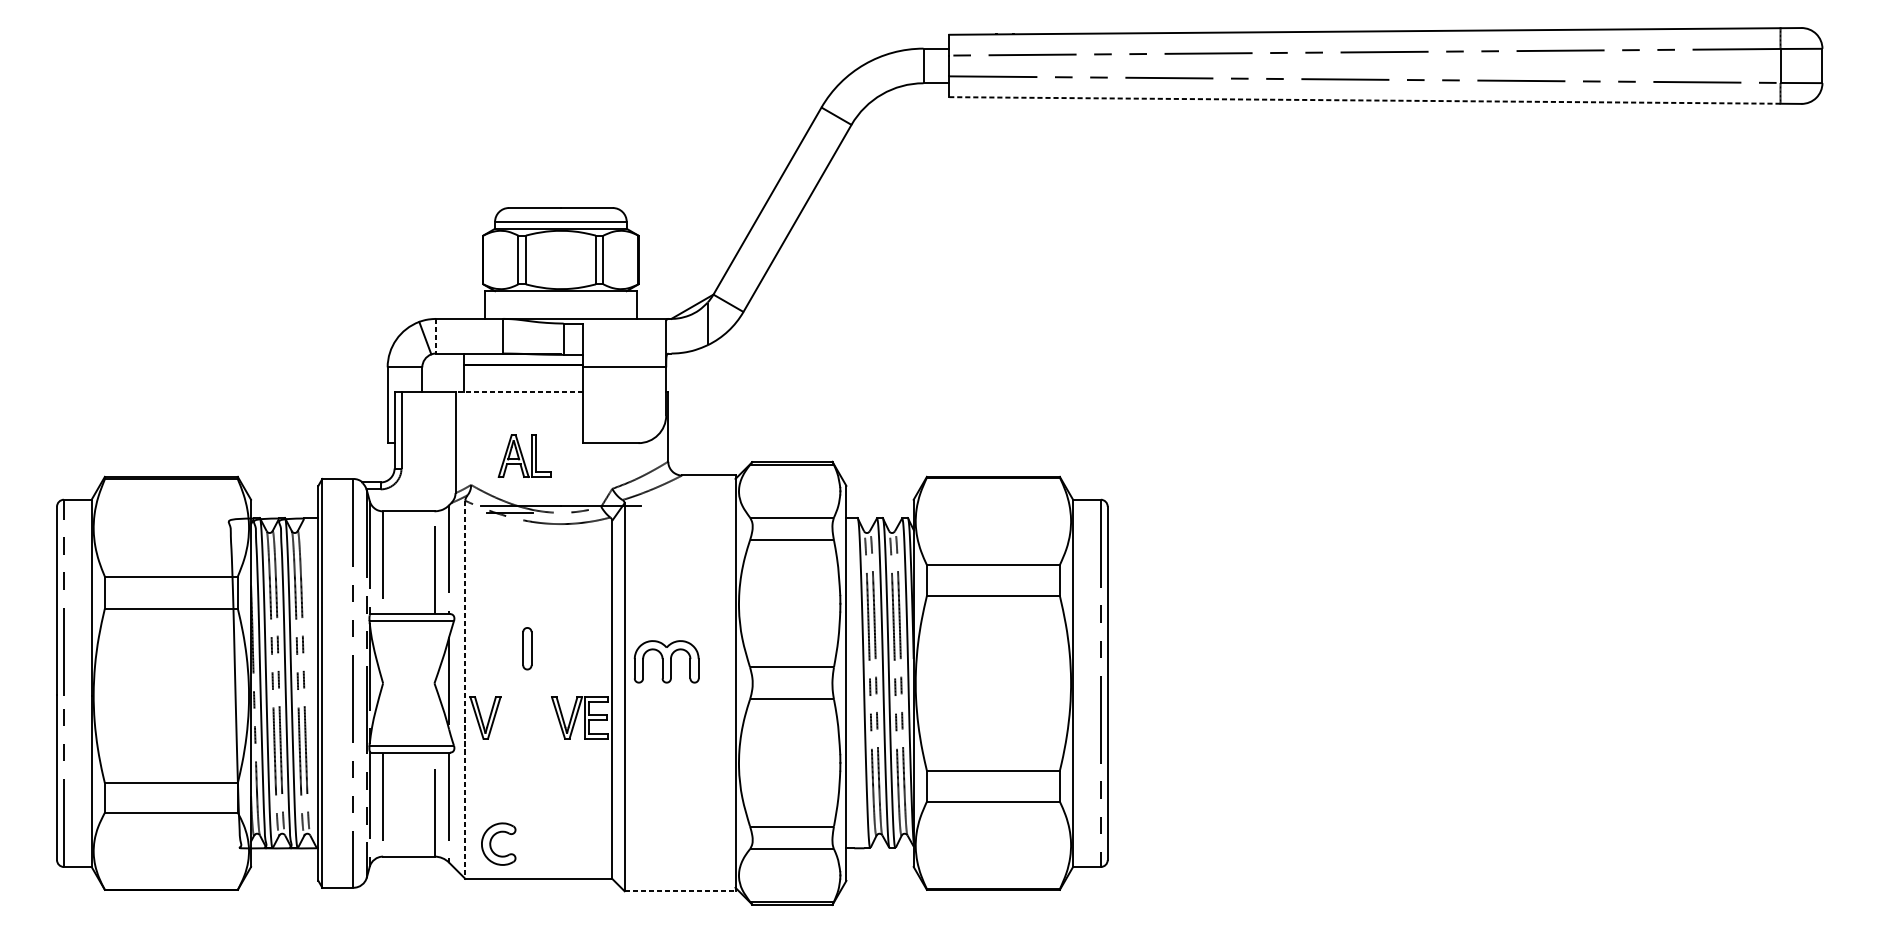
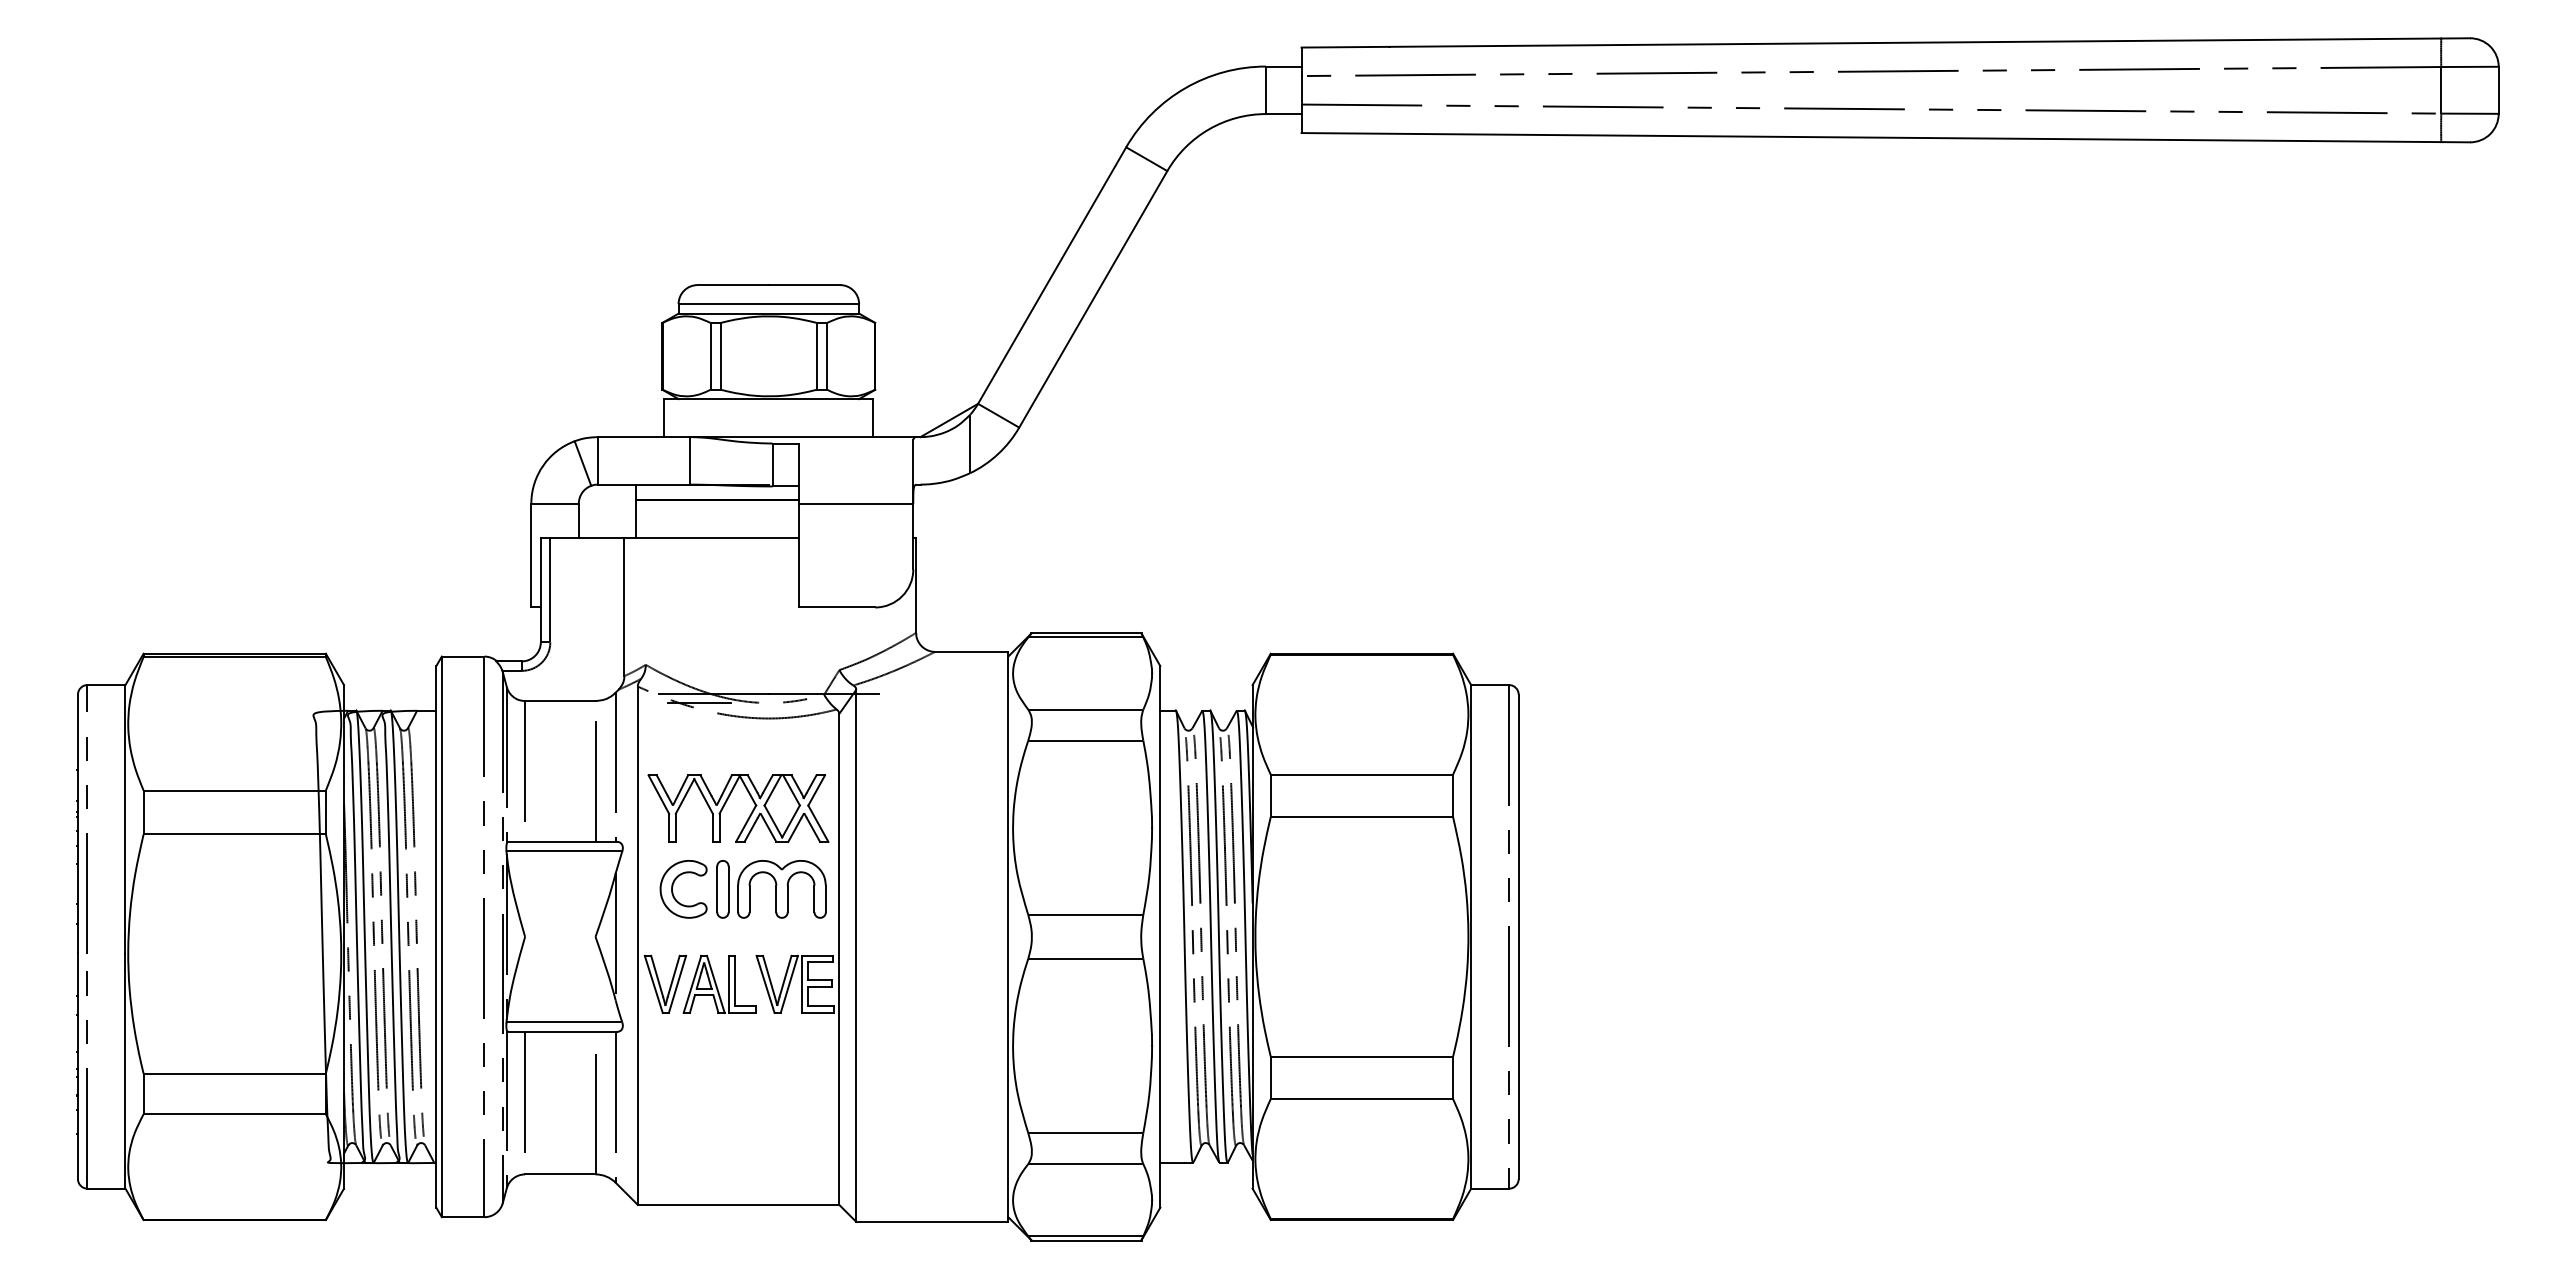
line: (1365, 100) -> (1871, 137), dashed -> solid
line: (435, 335) -> (597, 460), dashed -> solid
line: (519, 392) -> (711, 537), dashed -> solid
part: (524, 455) -> (719, 983), moved
part: (529, 586) -> (726, 803), added
part: (666, 661) -> (781, 889), moved
line: (465, 690) -> (637, 946), dashed -> solid
part: (491, 842) -> (673, 886), moved
line: (680, 890) -> (932, 1221), dashed -> solid

